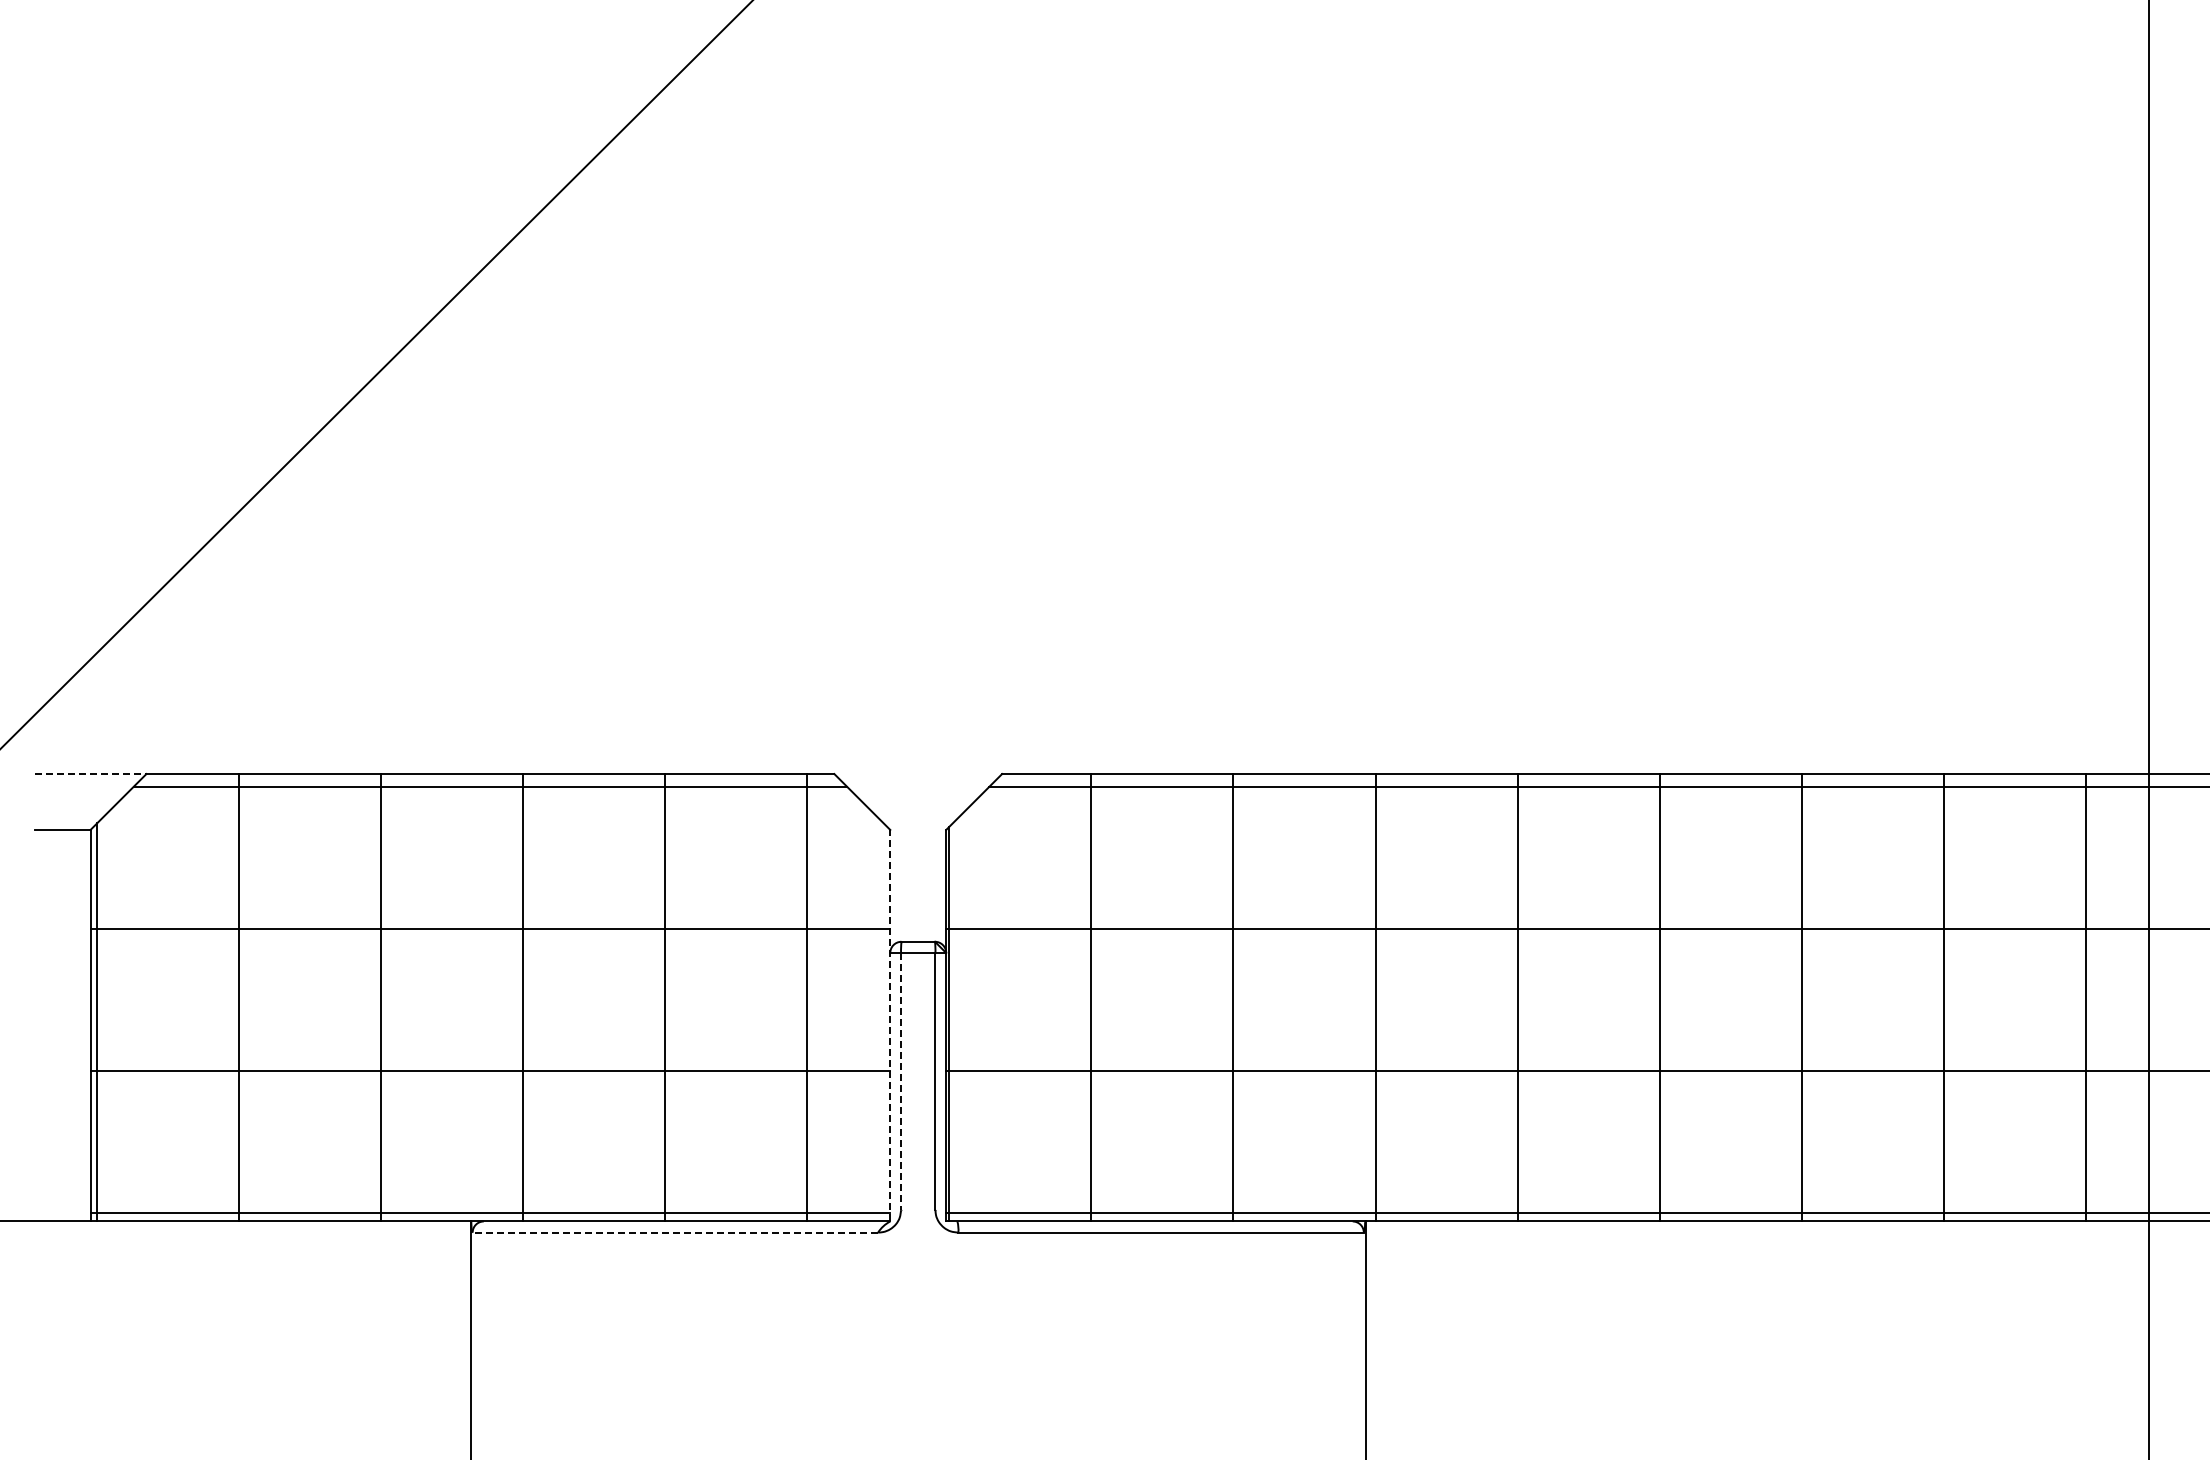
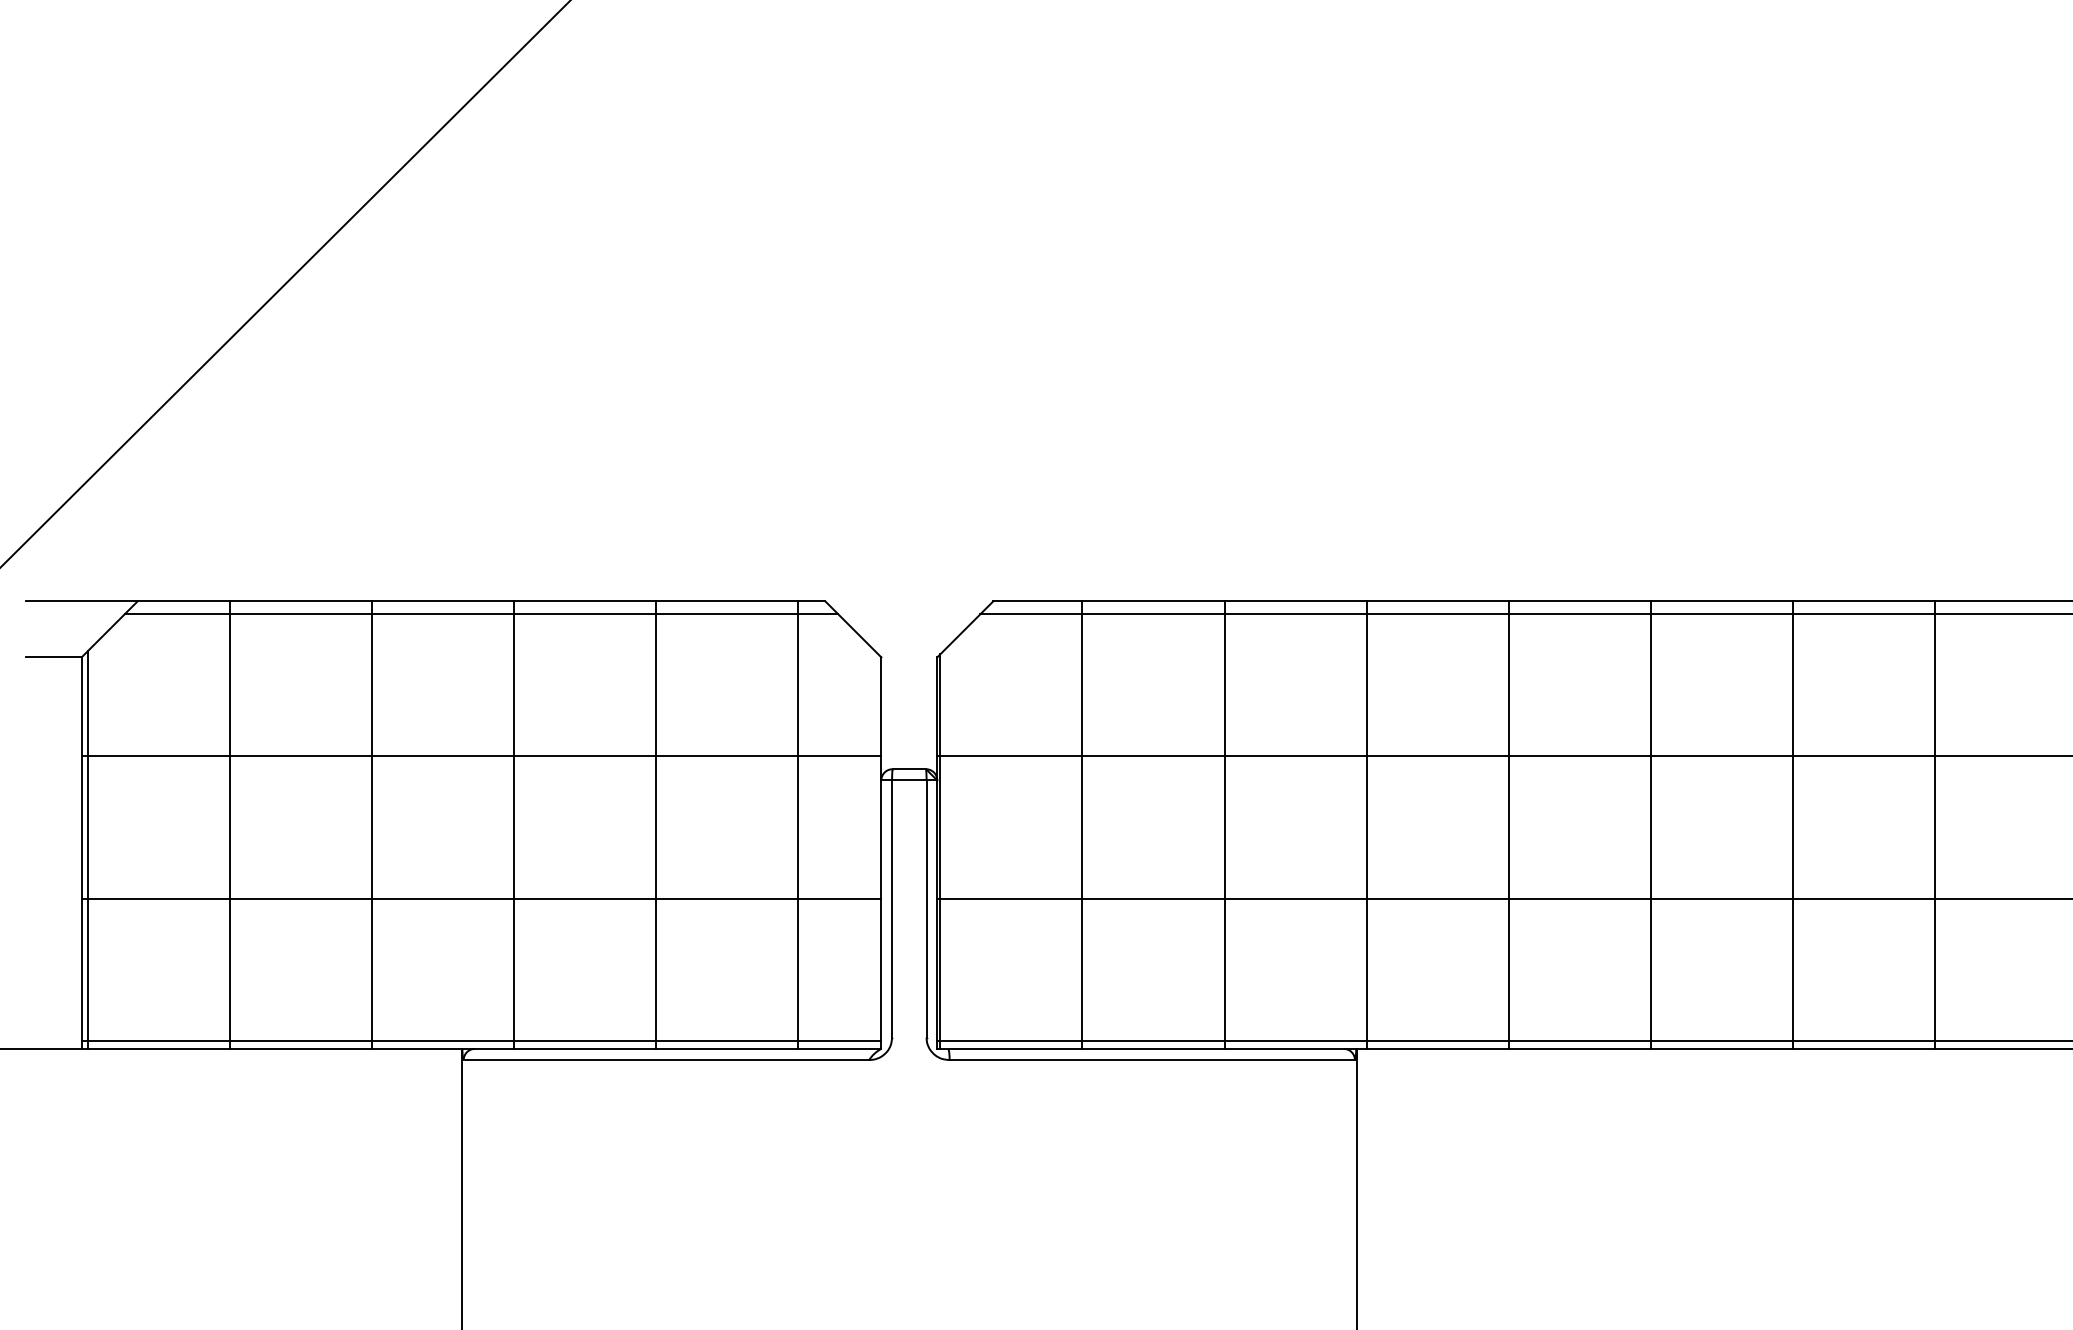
line: (90, 774) -> (81, 601), dashed -> solid
line: (890, 1025) -> (881, 852), dashed -> solid
line: (901, 1081) -> (892, 908), dashed -> solid
line: (675, 1232) -> (666, 1059), dashed -> solid

